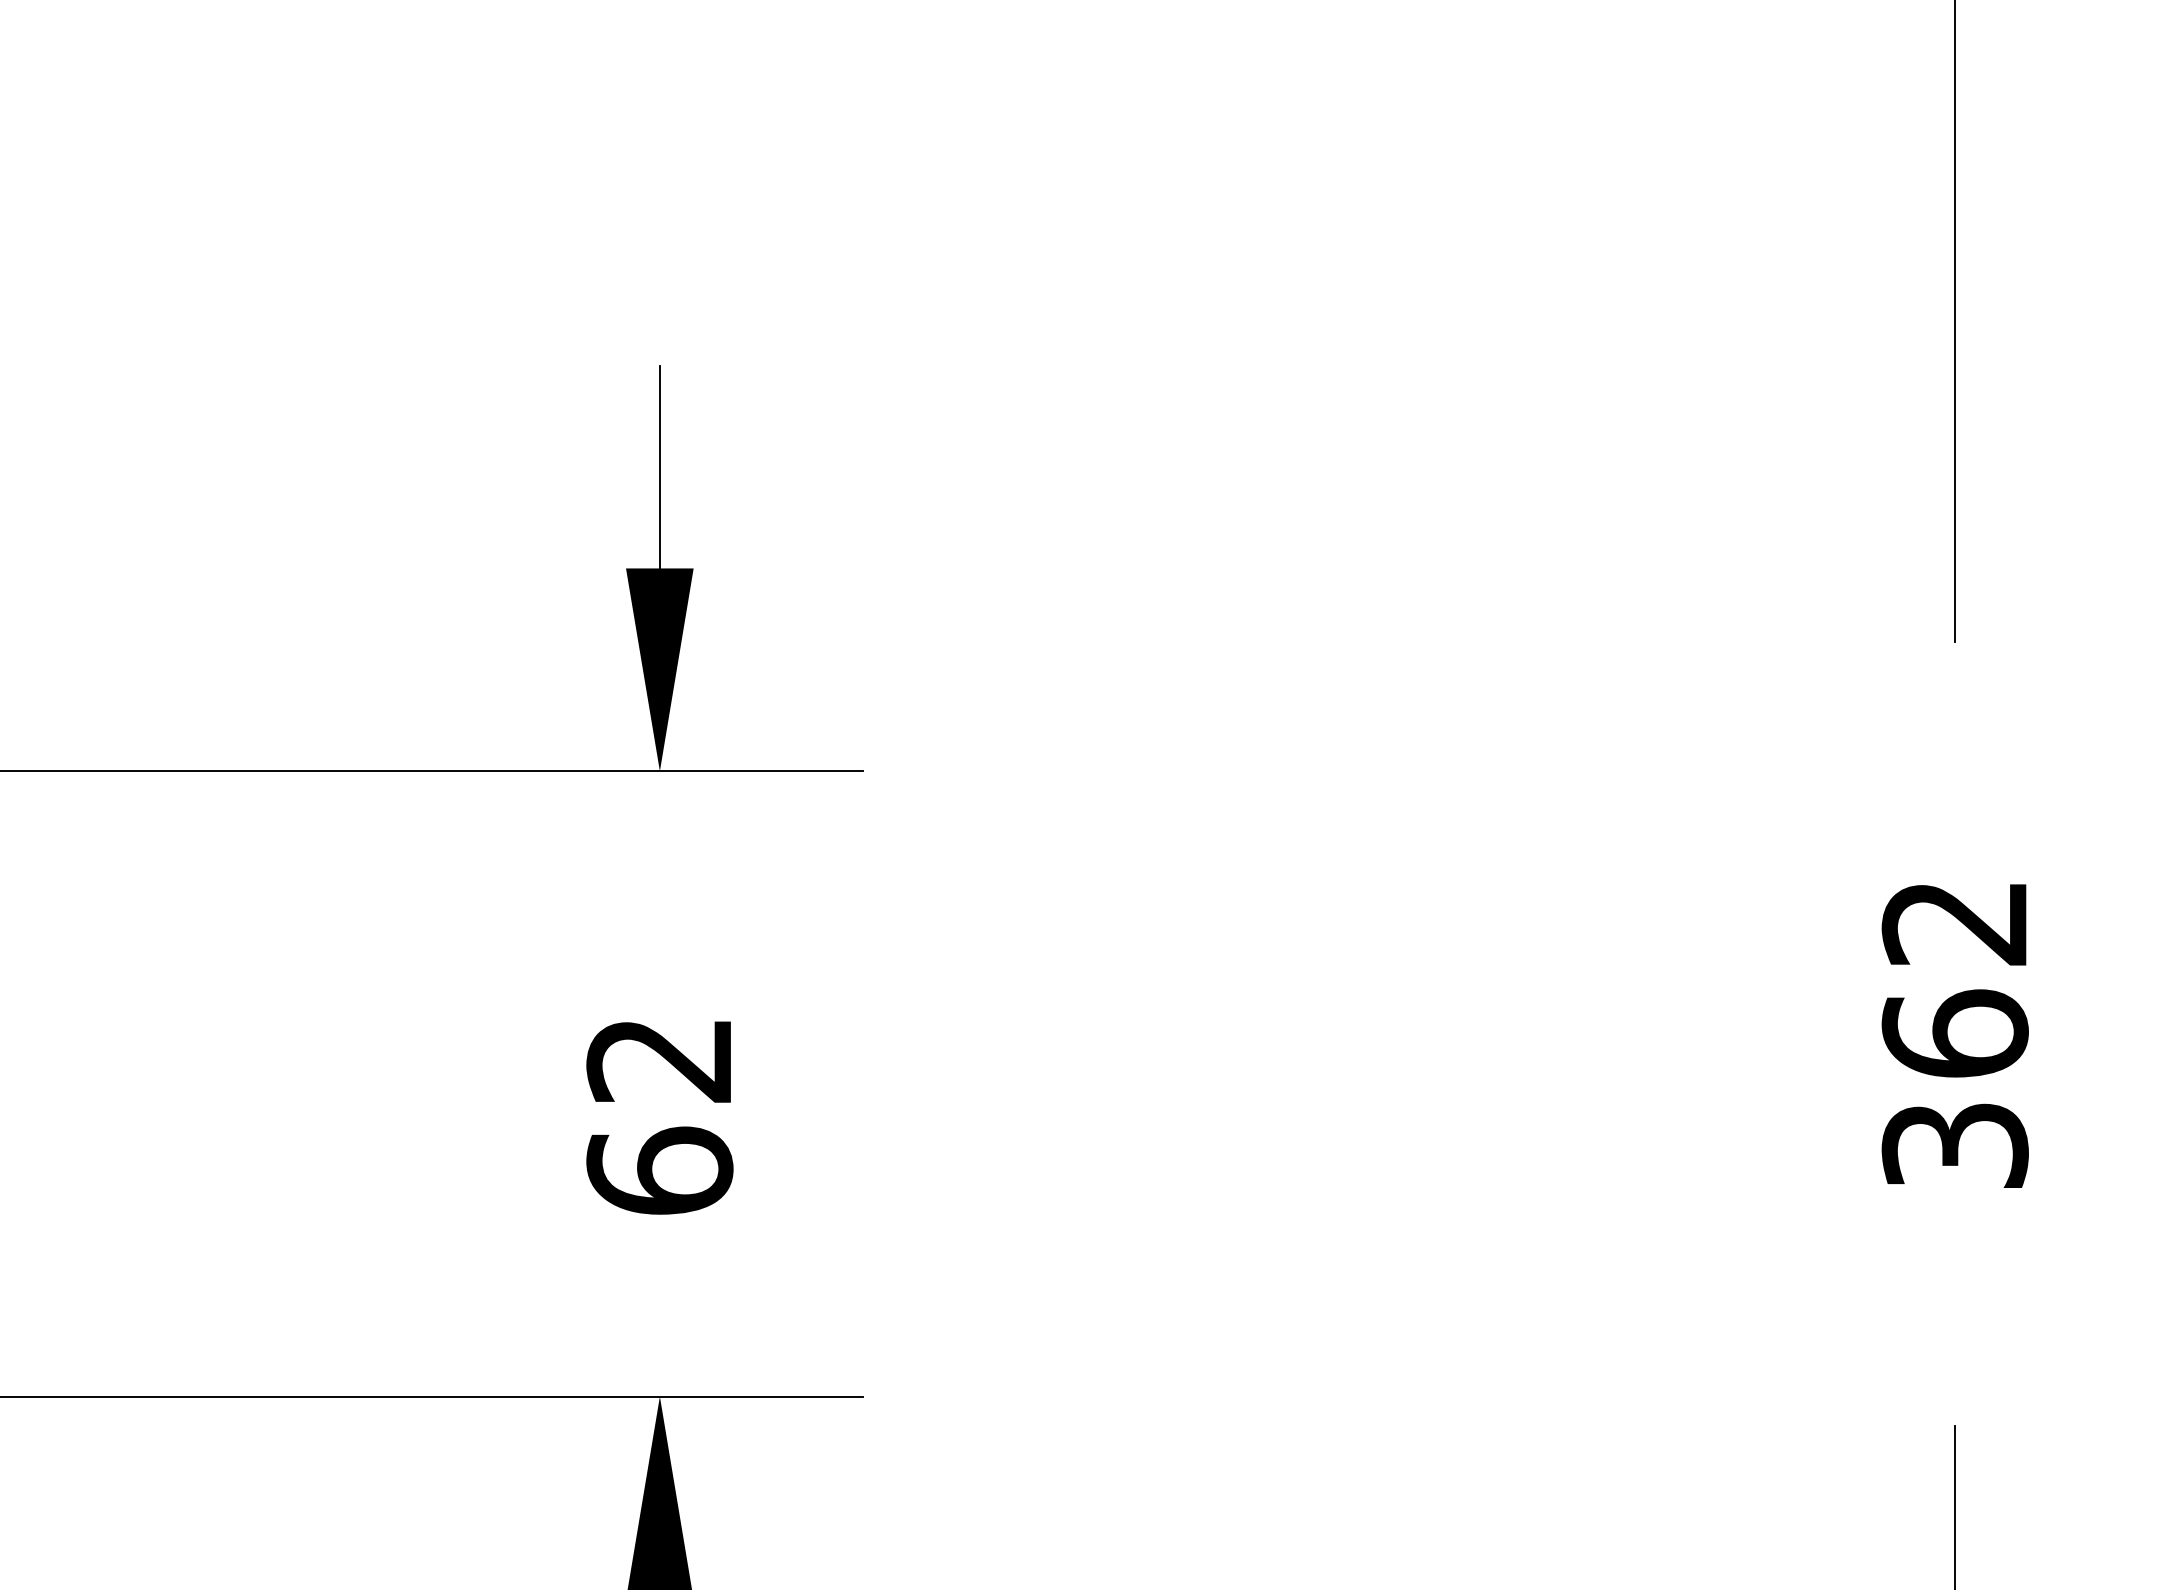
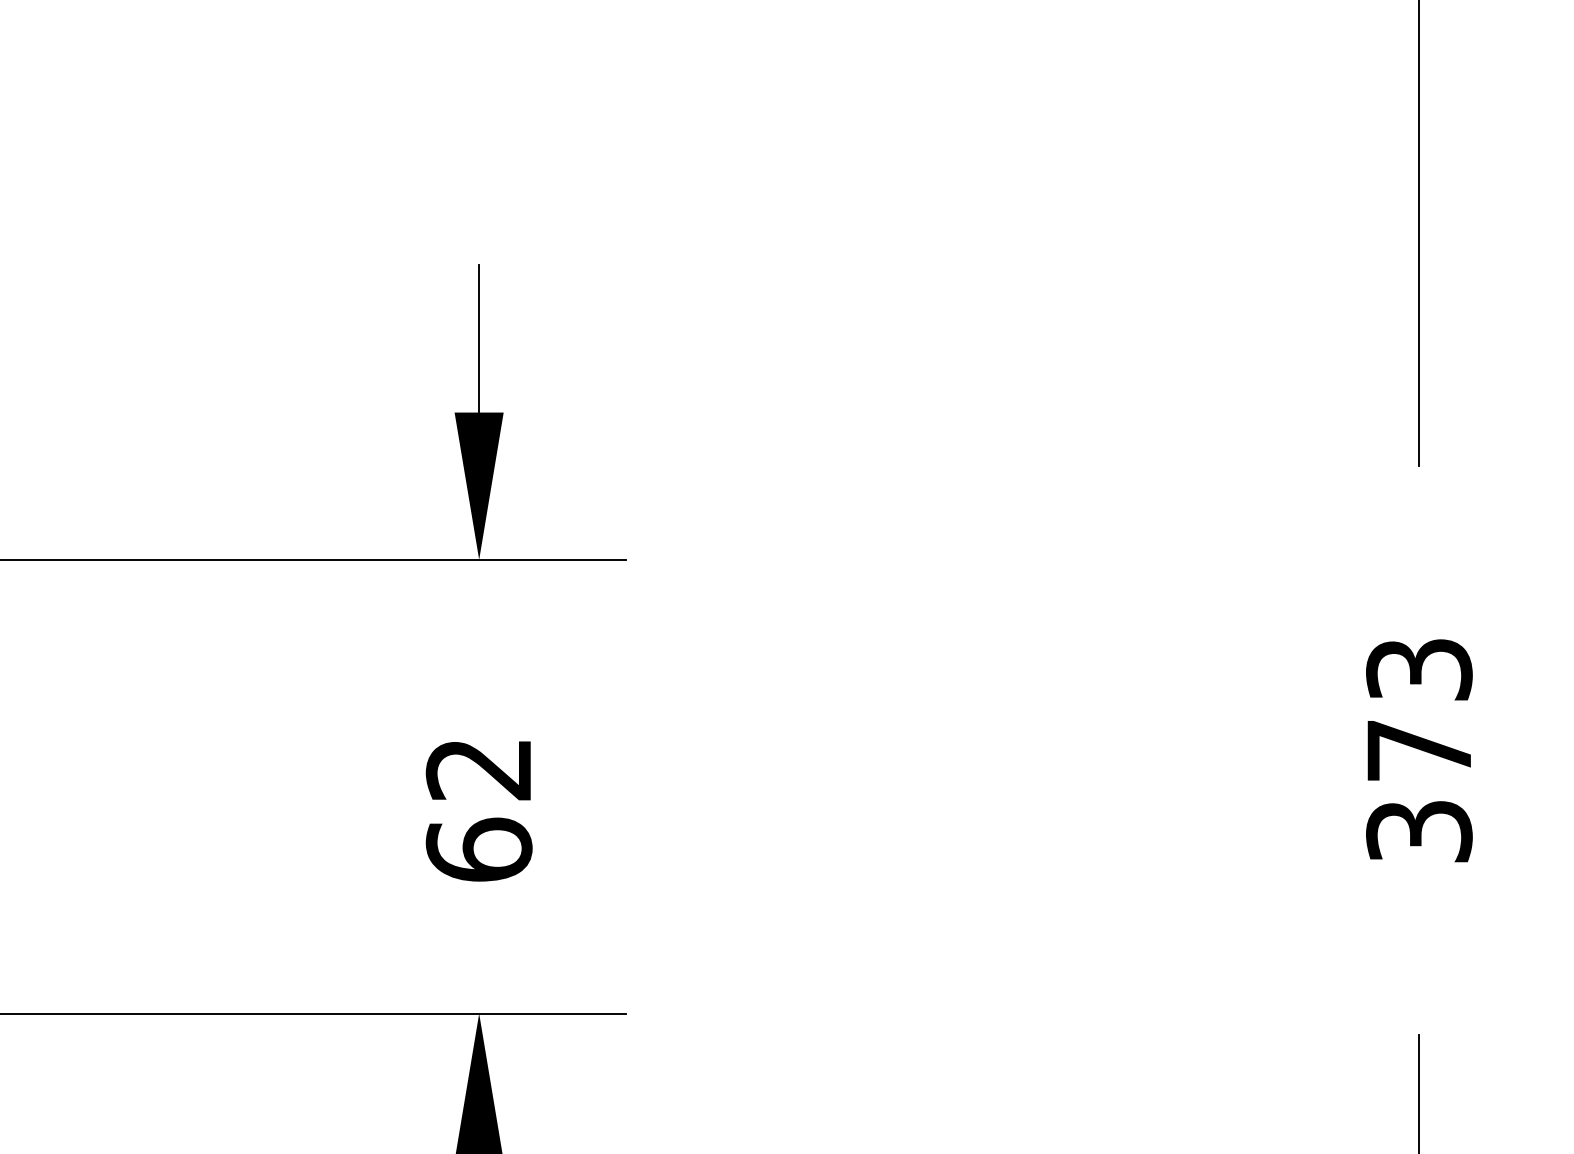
text: (1954, 979) -> (1418, 710), 362 -> 373

